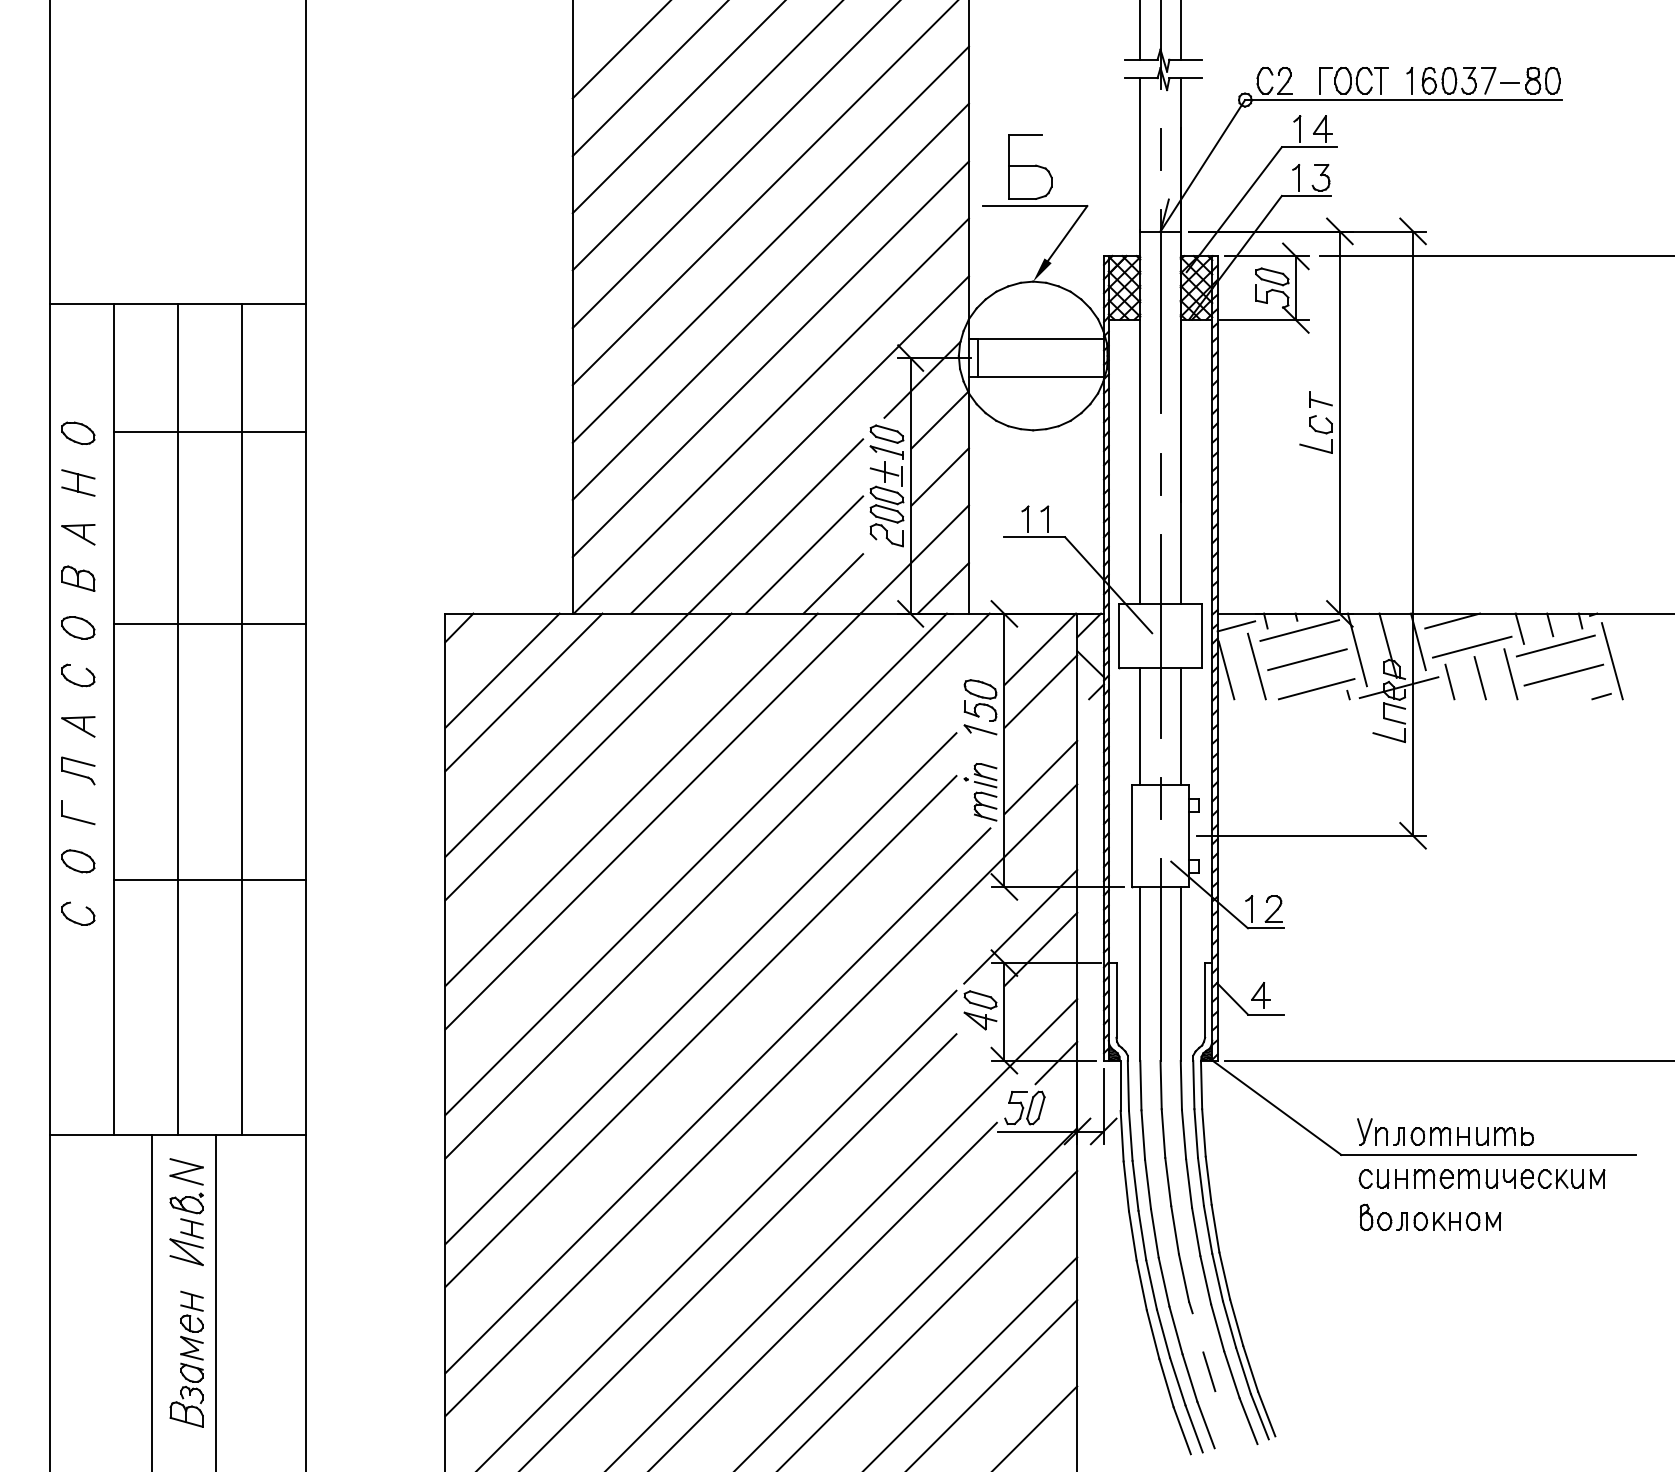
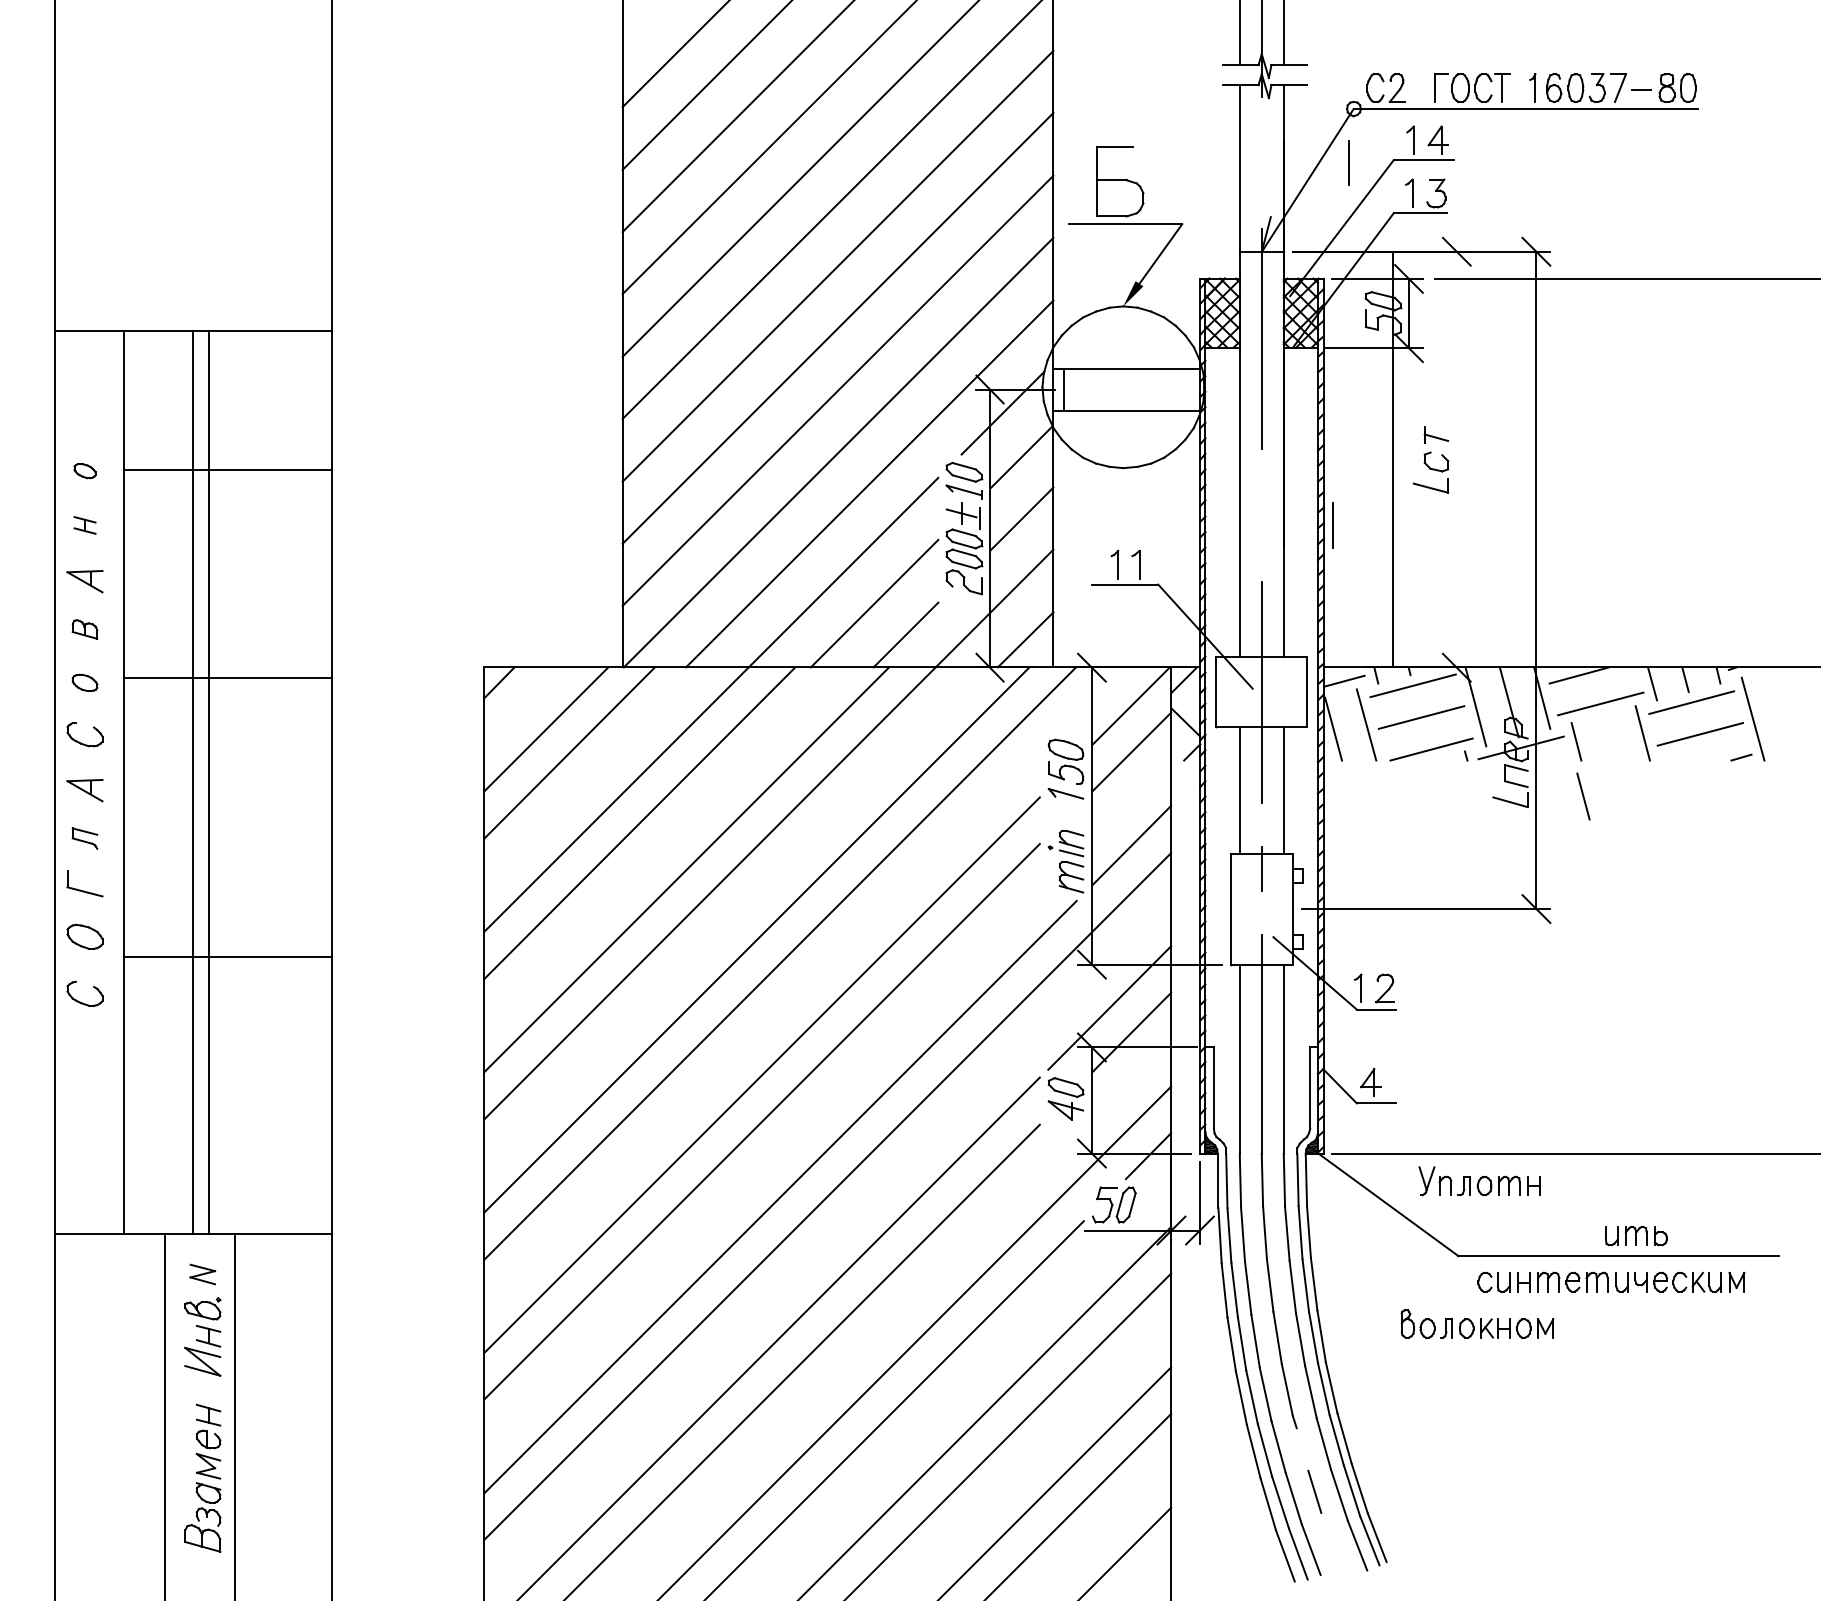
line: (1160, 149) -> (1348, 162), moved
line: (1339, 422) -> (1392, 459), moved
part: (77, 432) -> (84, 470), size x0.6
line: (1160, 473) -> (1332, 525), moved
part: (77, 483) -> (84, 525), size x0.6
part: (77, 578) -> (84, 629), size x0.7
part: (77, 627) -> (84, 682), size x0.7
line: (1480, 678) -> (1583, 796), moved
line: (241, 719) -> (208, 782), moved
part: (77, 770) -> (84, 838), size x0.7
part: (1413, 1132) -> (1479, 1181), moved
part: (186, 1171) -> (202, 1274), size x0.7
part: (1430, 1216) -> (1477, 1323), moved

